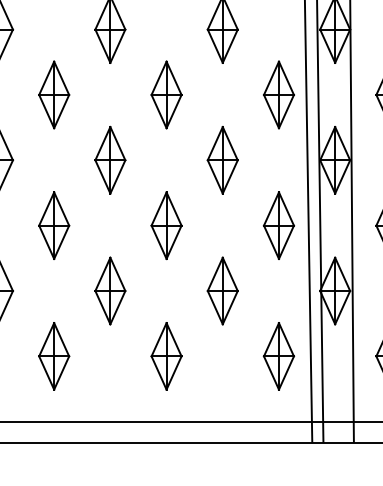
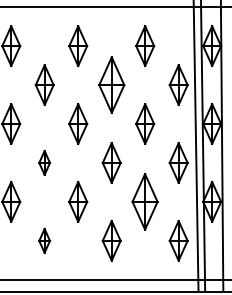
part: (166, 93) -> (111, 84), size x1.4
part: (53, 224) -> (44, 162), size x0.6
part: (223, 290) -> (145, 201), size x1.4
part: (53, 355) -> (44, 240), size x0.6

